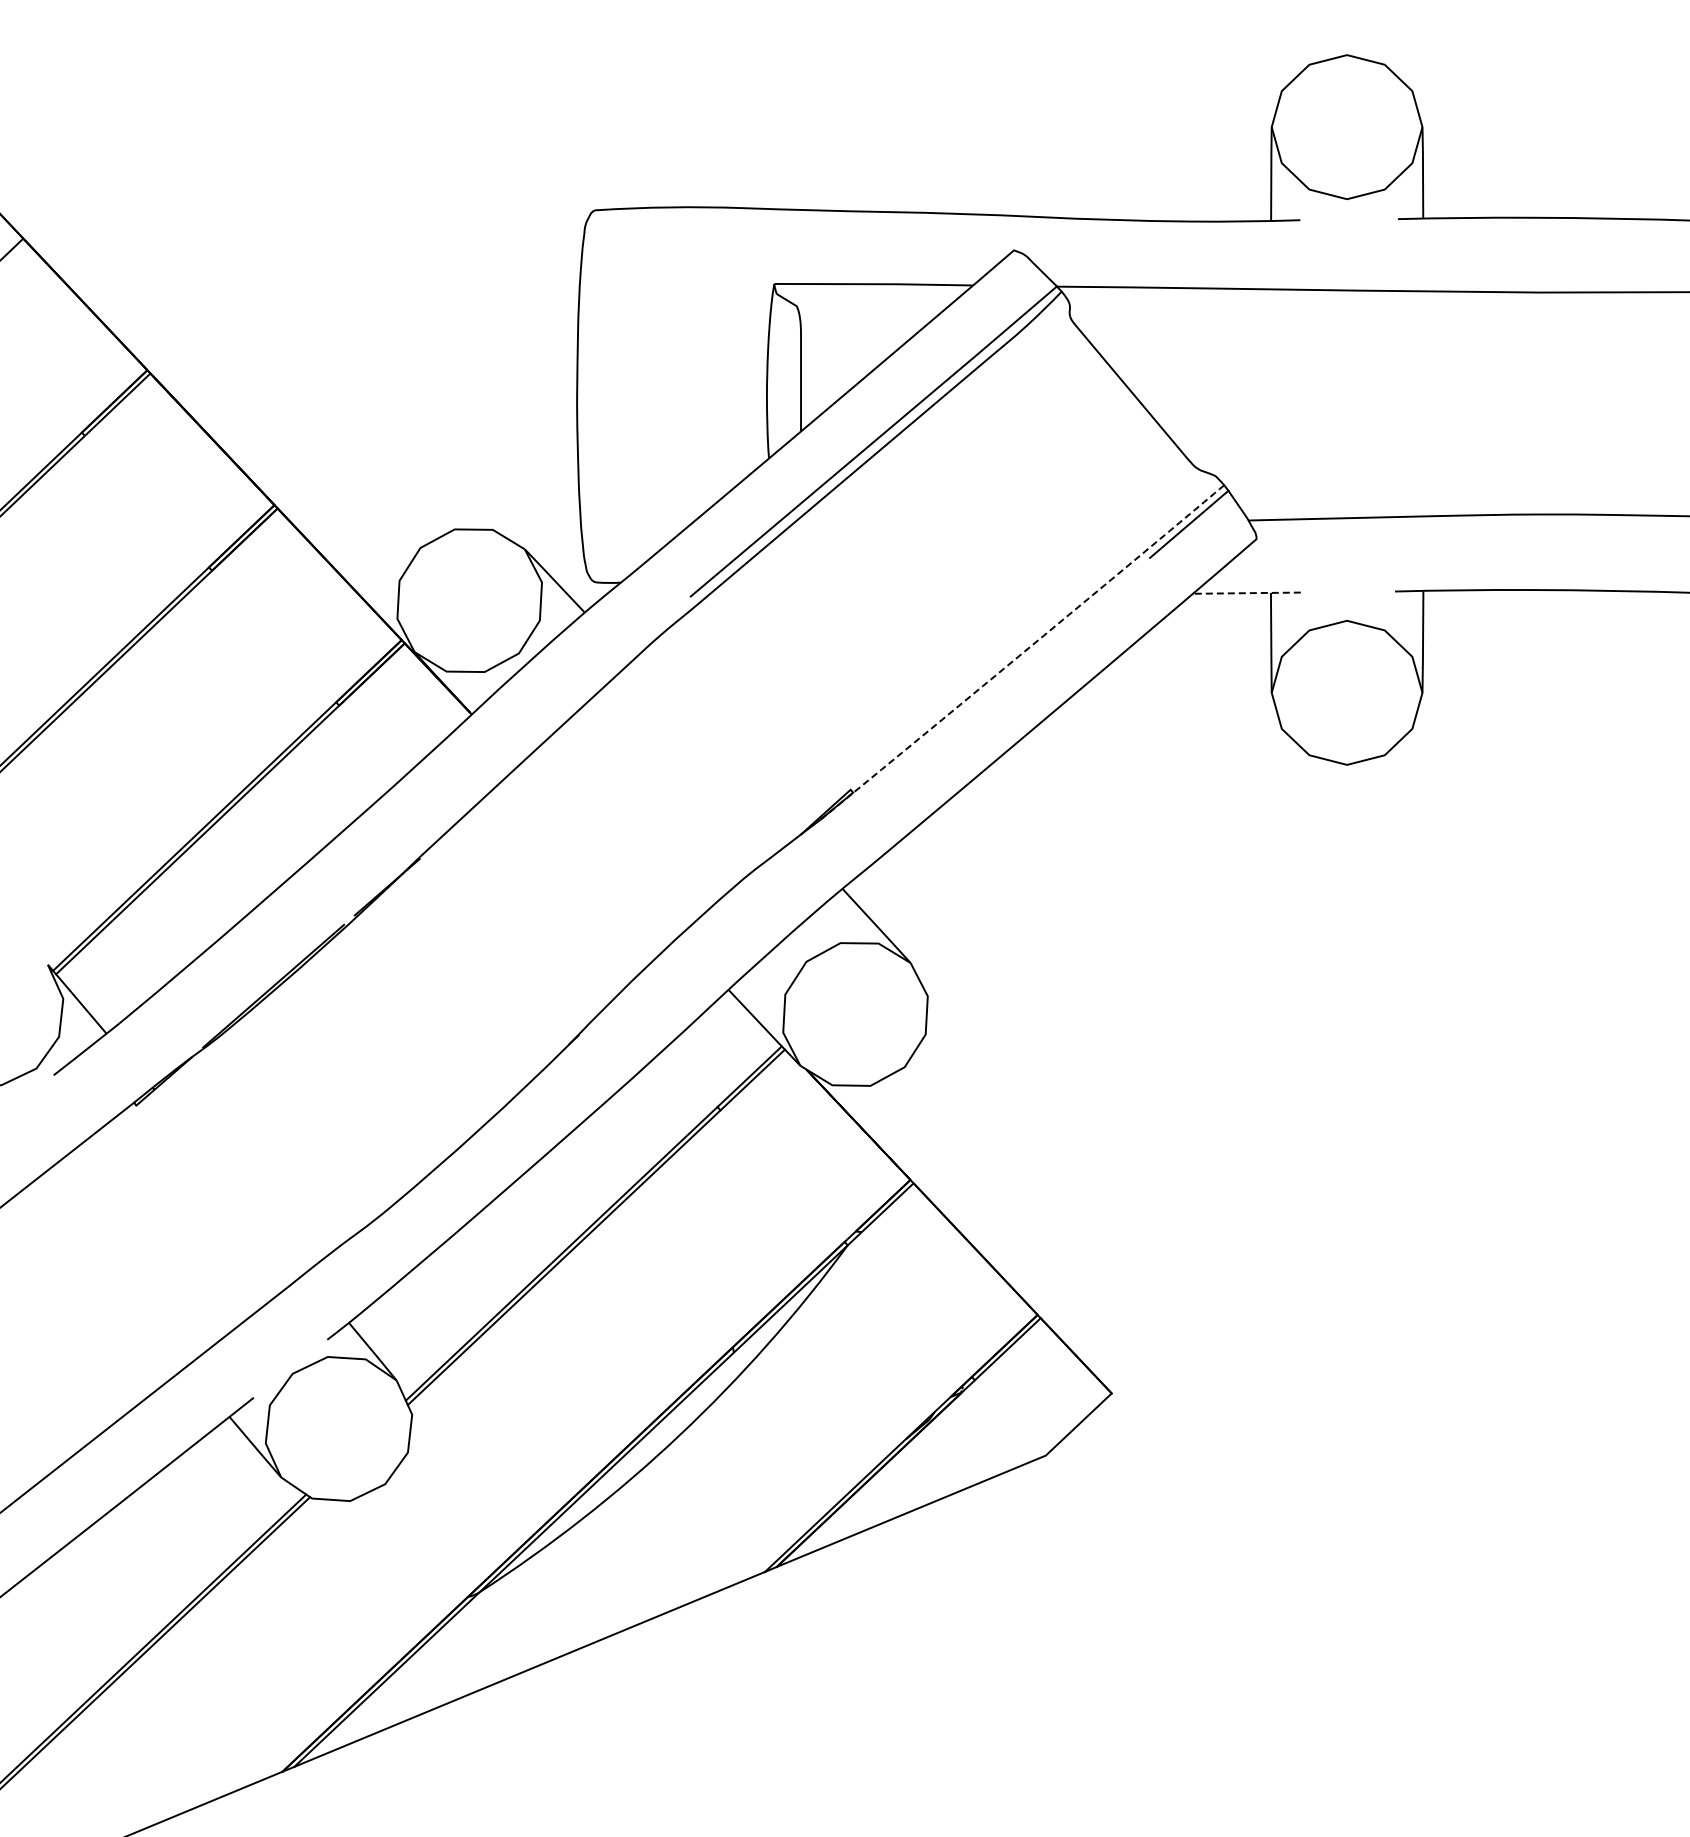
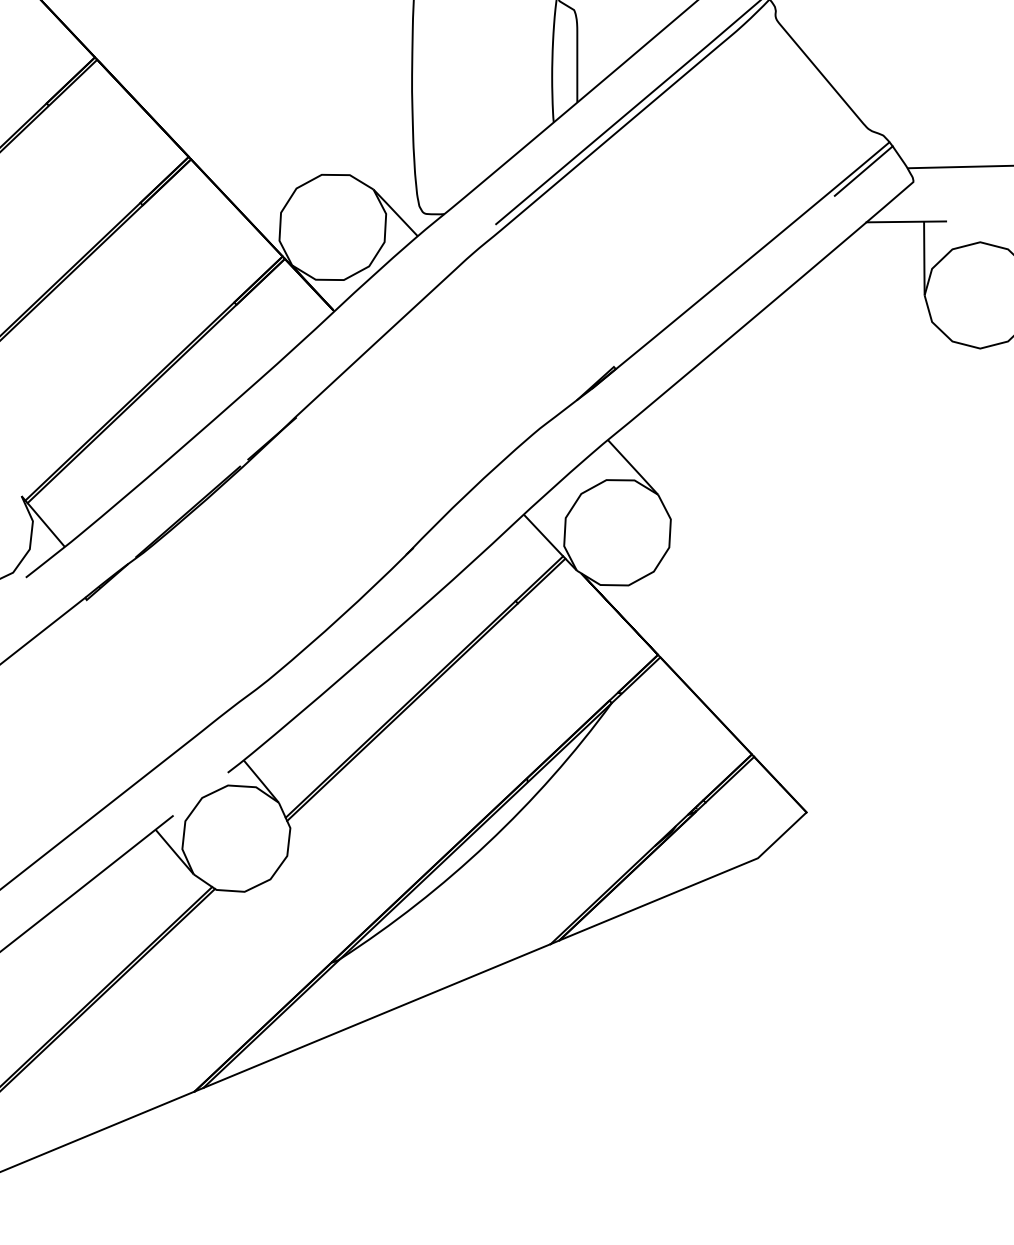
line: (1246, 593) -> (906, 222), dashed -> solid
line: (1023, 652) -> (741, 265), dashed -> solid

